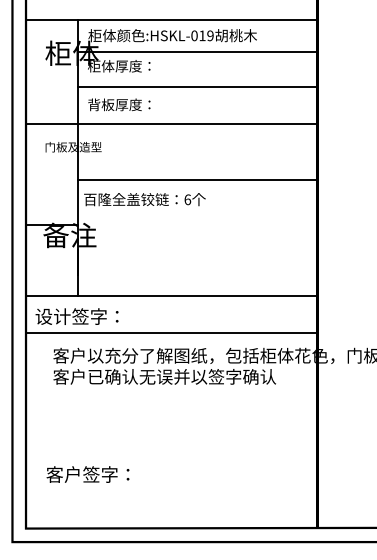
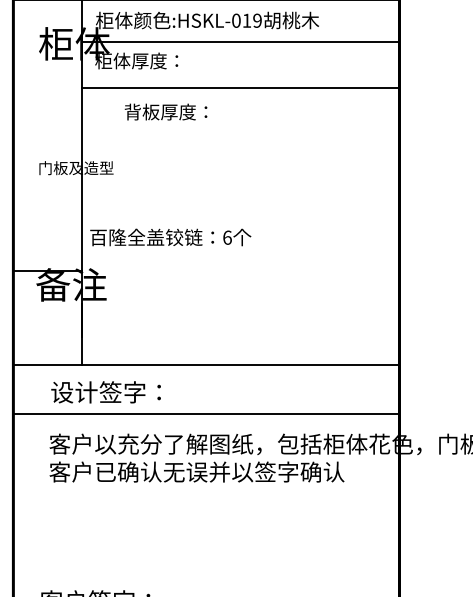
text: (119, 104) -> (166, 111), moved
line: (171, 123) -> (205, 136), removed
line: (197, 179) -> (240, 210), removed
text: (76, 316) -> (105, 392), moved

